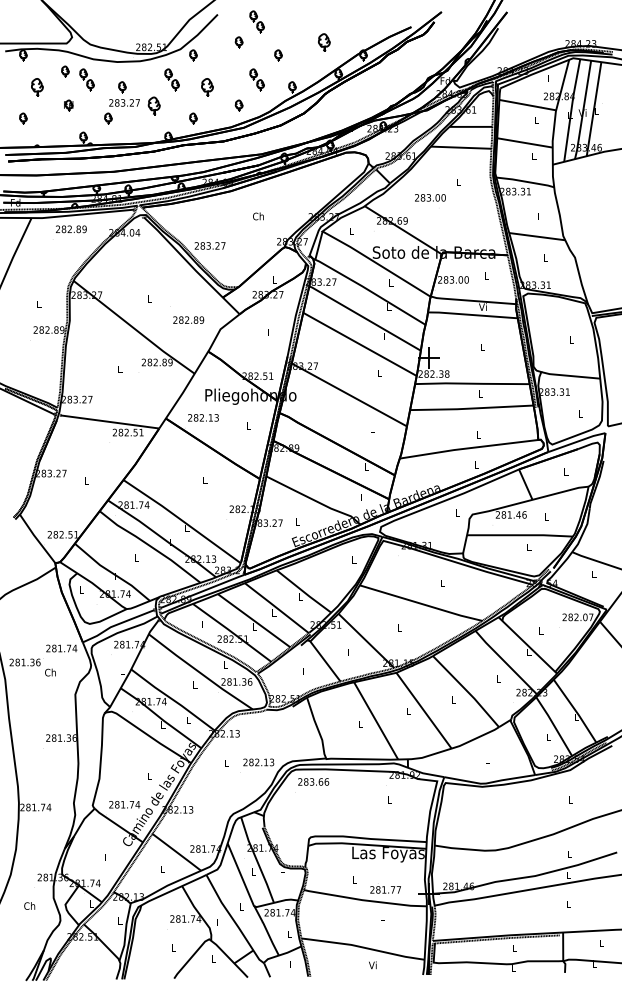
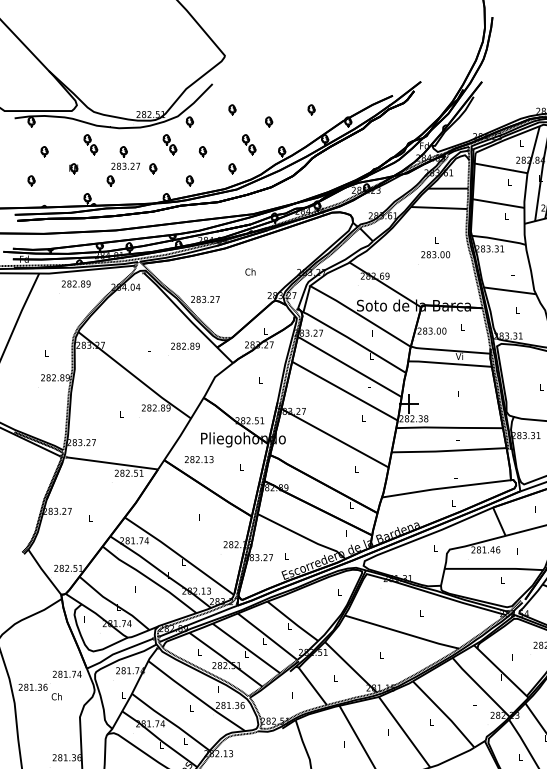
part: (256, 21) -> (248, 90), removed
part: (323, 42) -> (311, 110), size x0.62
part: (65, 71) -> (70, 137), removed
part: (37, 87) -> (44, 151), size x0.62
part: (207, 87) -> (202, 151), size x0.62
part: (153, 105) -> (152, 168), size x0.62
text: (430, 197) -> (435, 254), moved
text: (188, 319) -> (185, 345), moved

